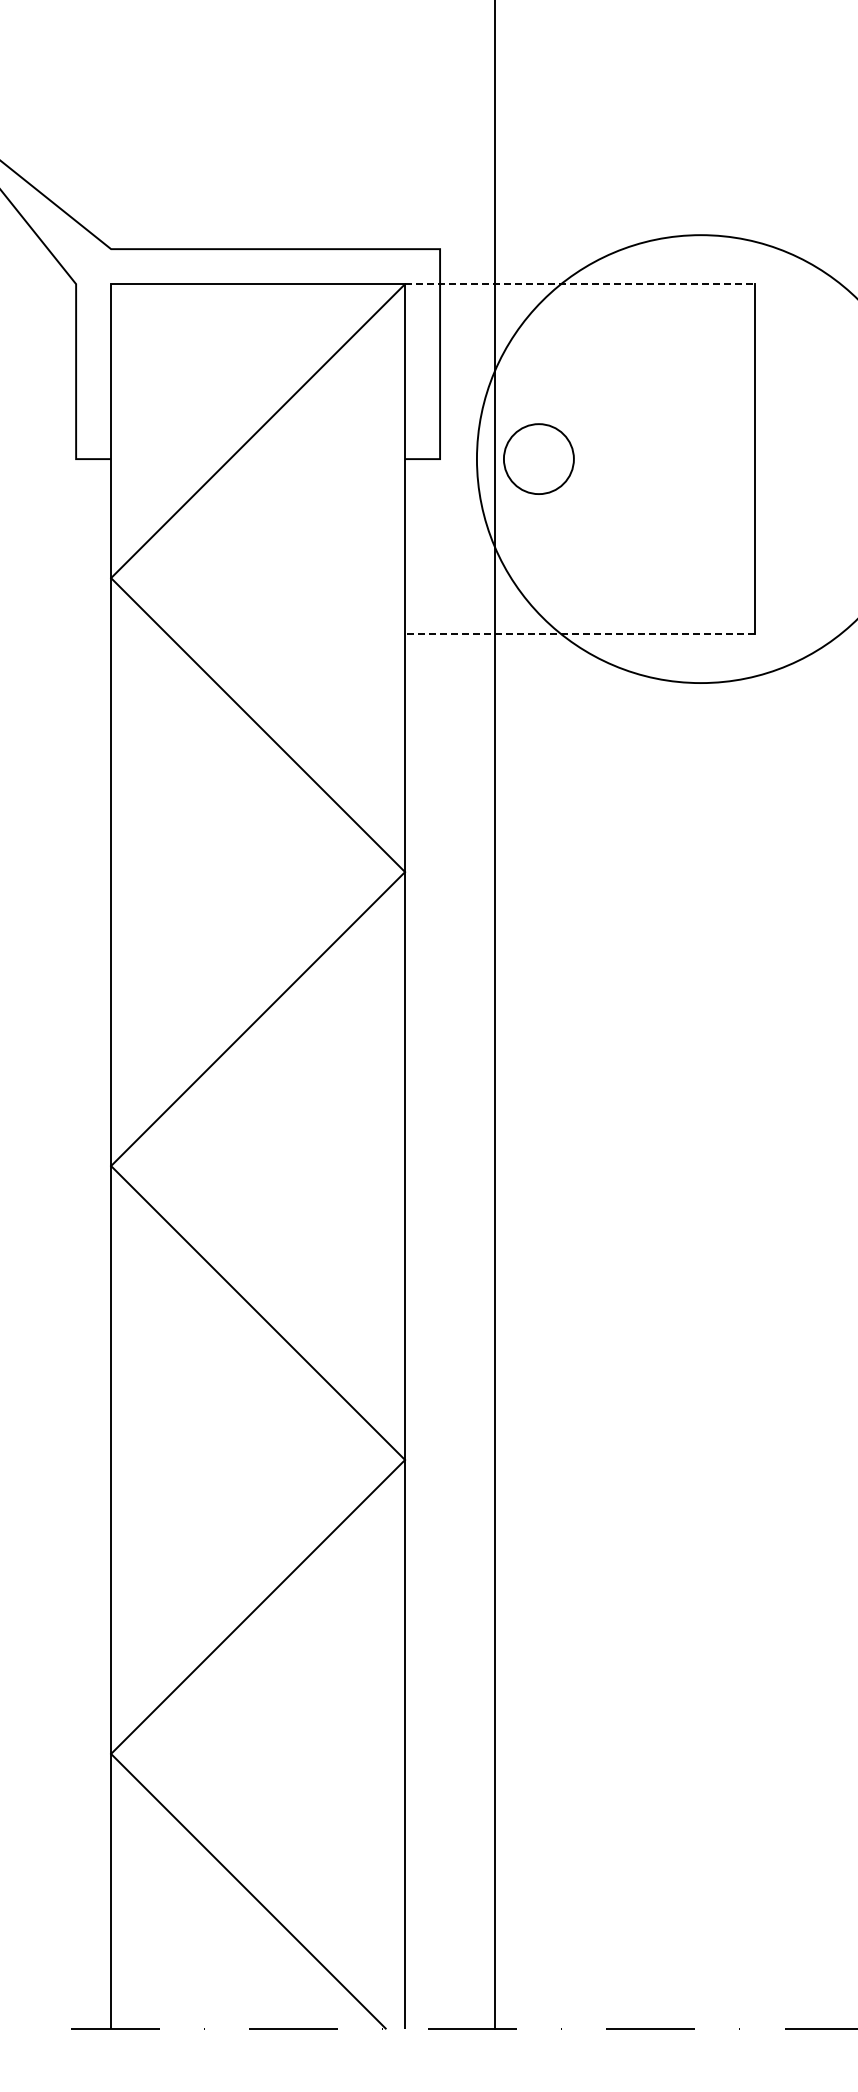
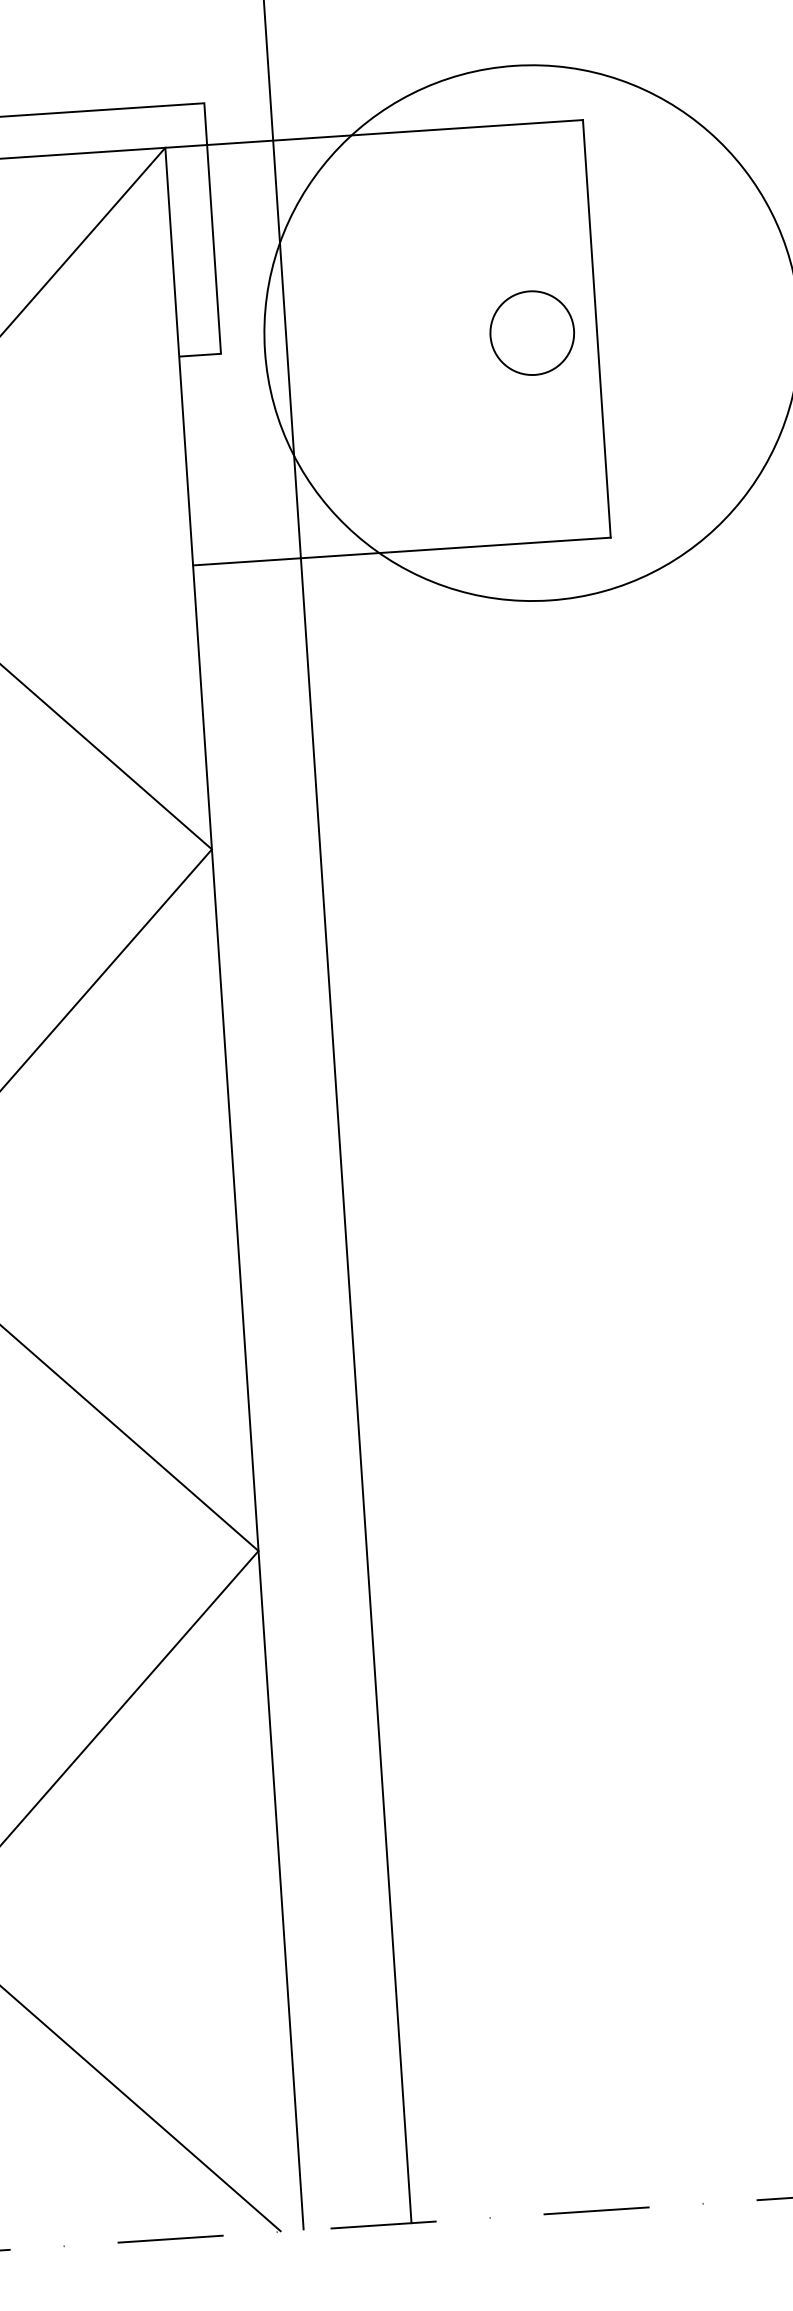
line: (580, 284) -> (374, 134), dashed -> solid
circle: (538, 458) -> (531, 332), moved
line: (580, 634) -> (402, 551), dashed -> solid

